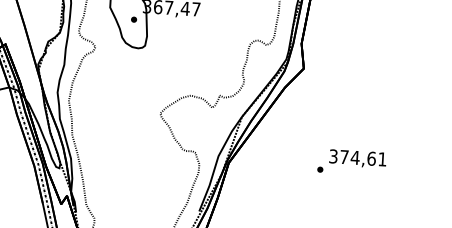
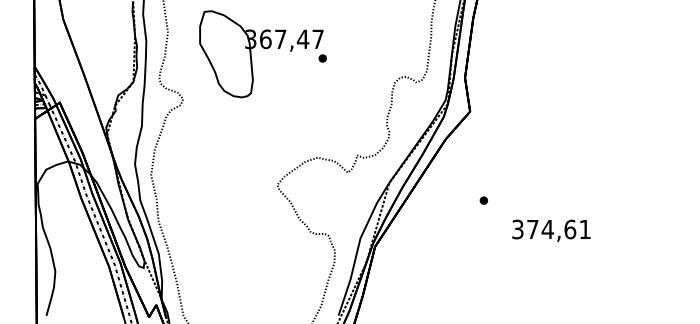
part: (133, 19) -> (322, 58), moved
part: (320, 169) -> (483, 200), moved

